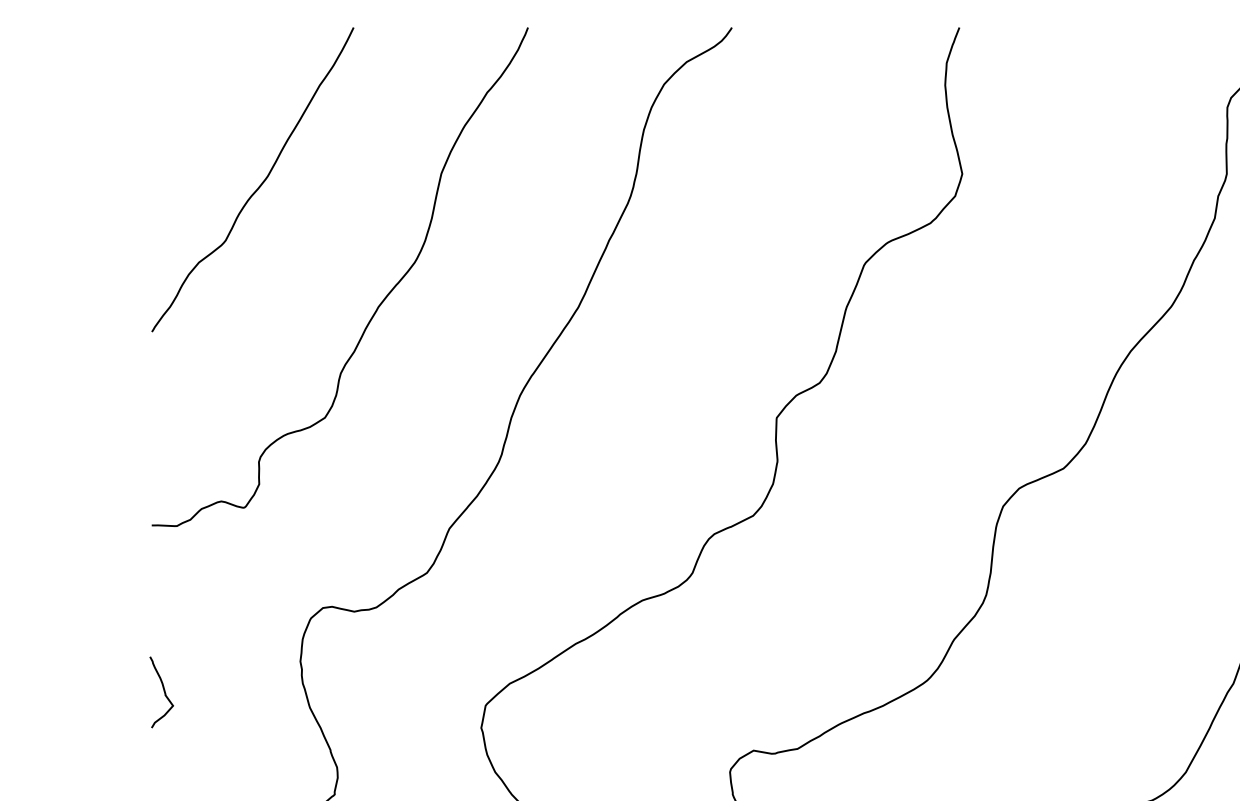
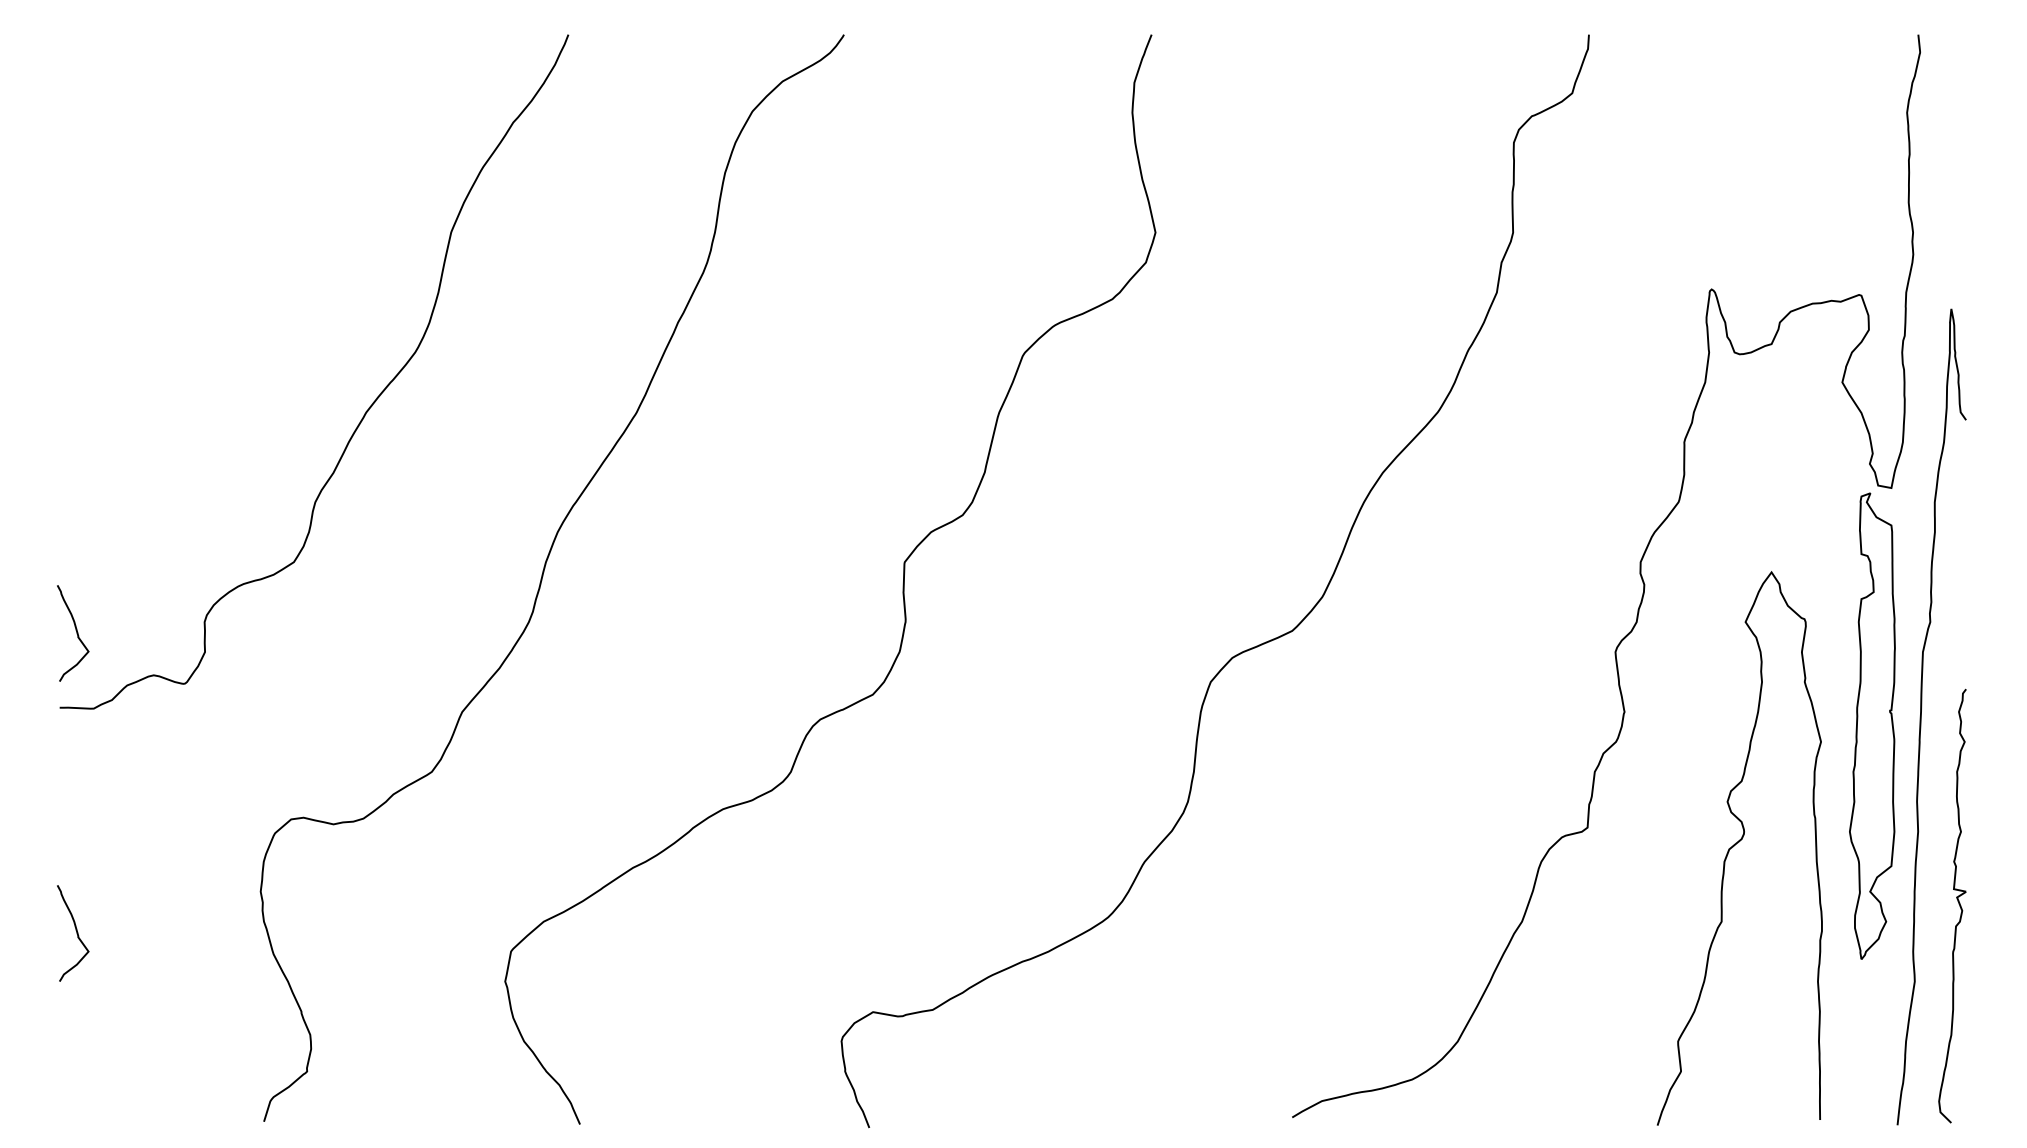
curve: (259, 185) -> (205, 248), removed
curve: (164, 470) -> (76, 633), added

